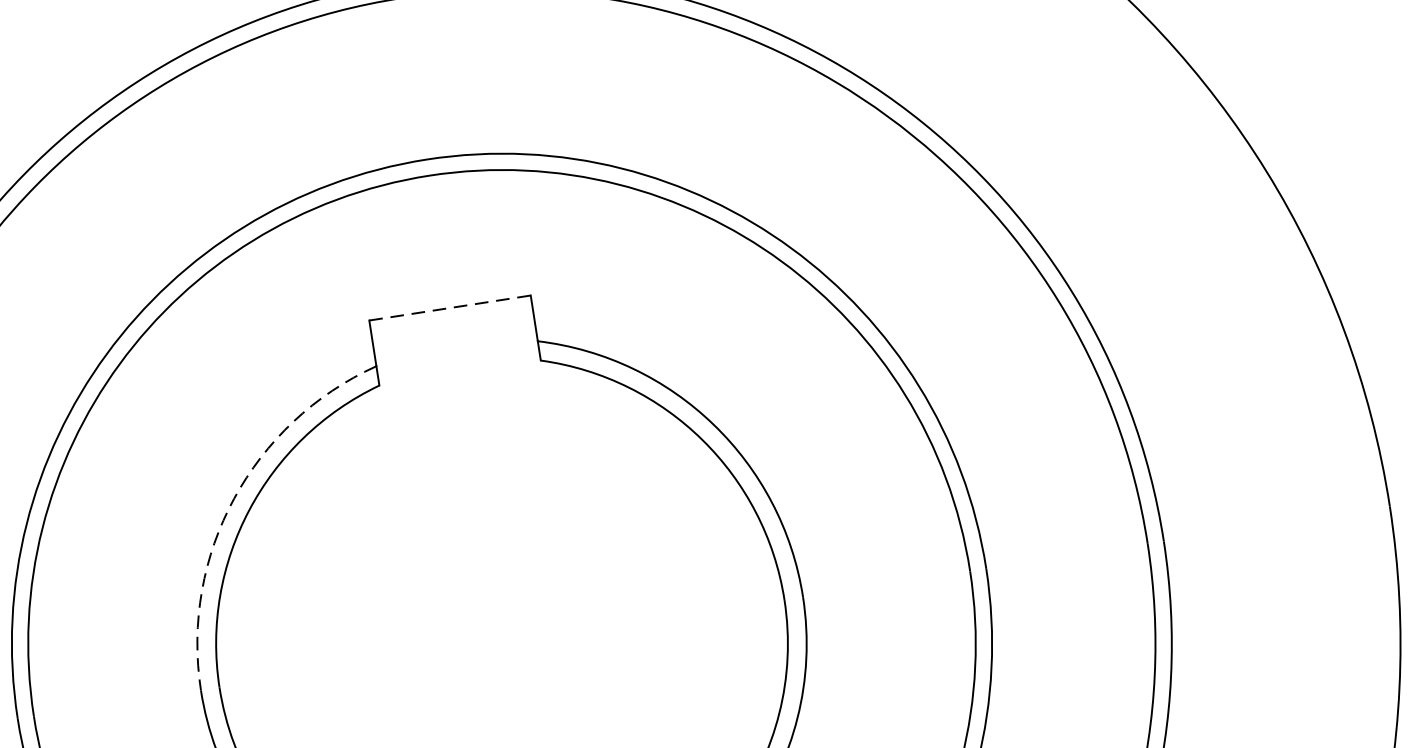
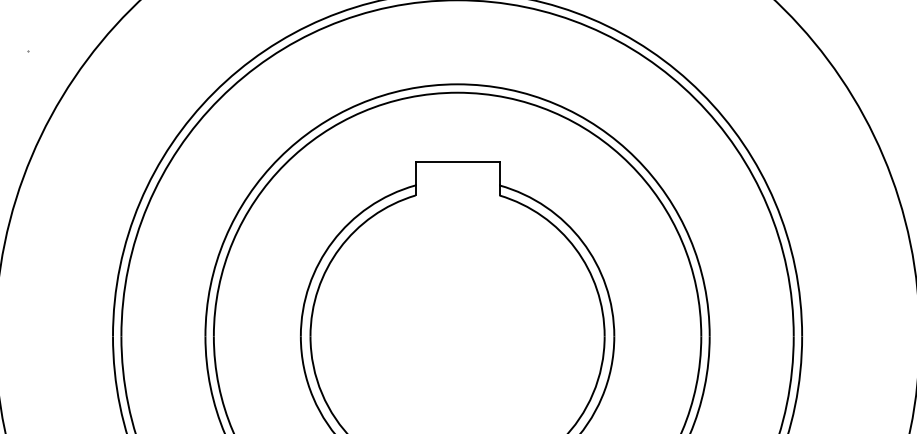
line: (451, 307) -> (458, 161), dashed -> solid
arc: (233, 498) -> (332, 241), dashed -> solid

